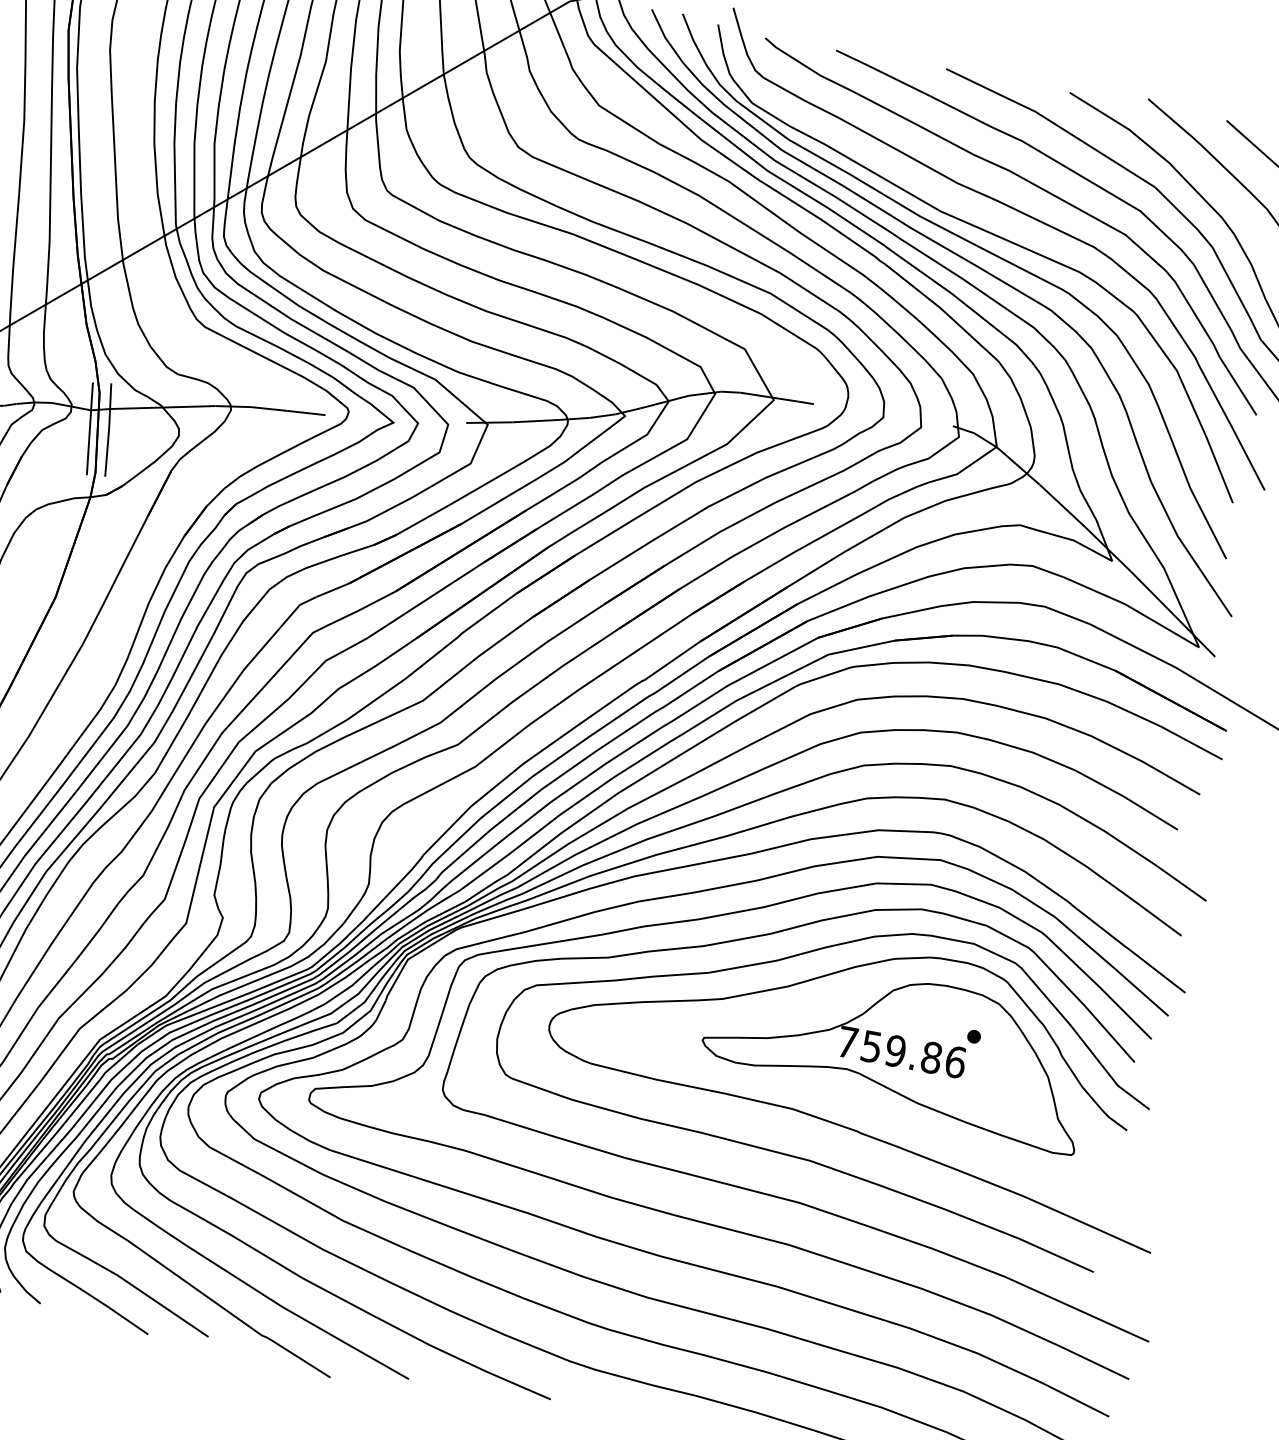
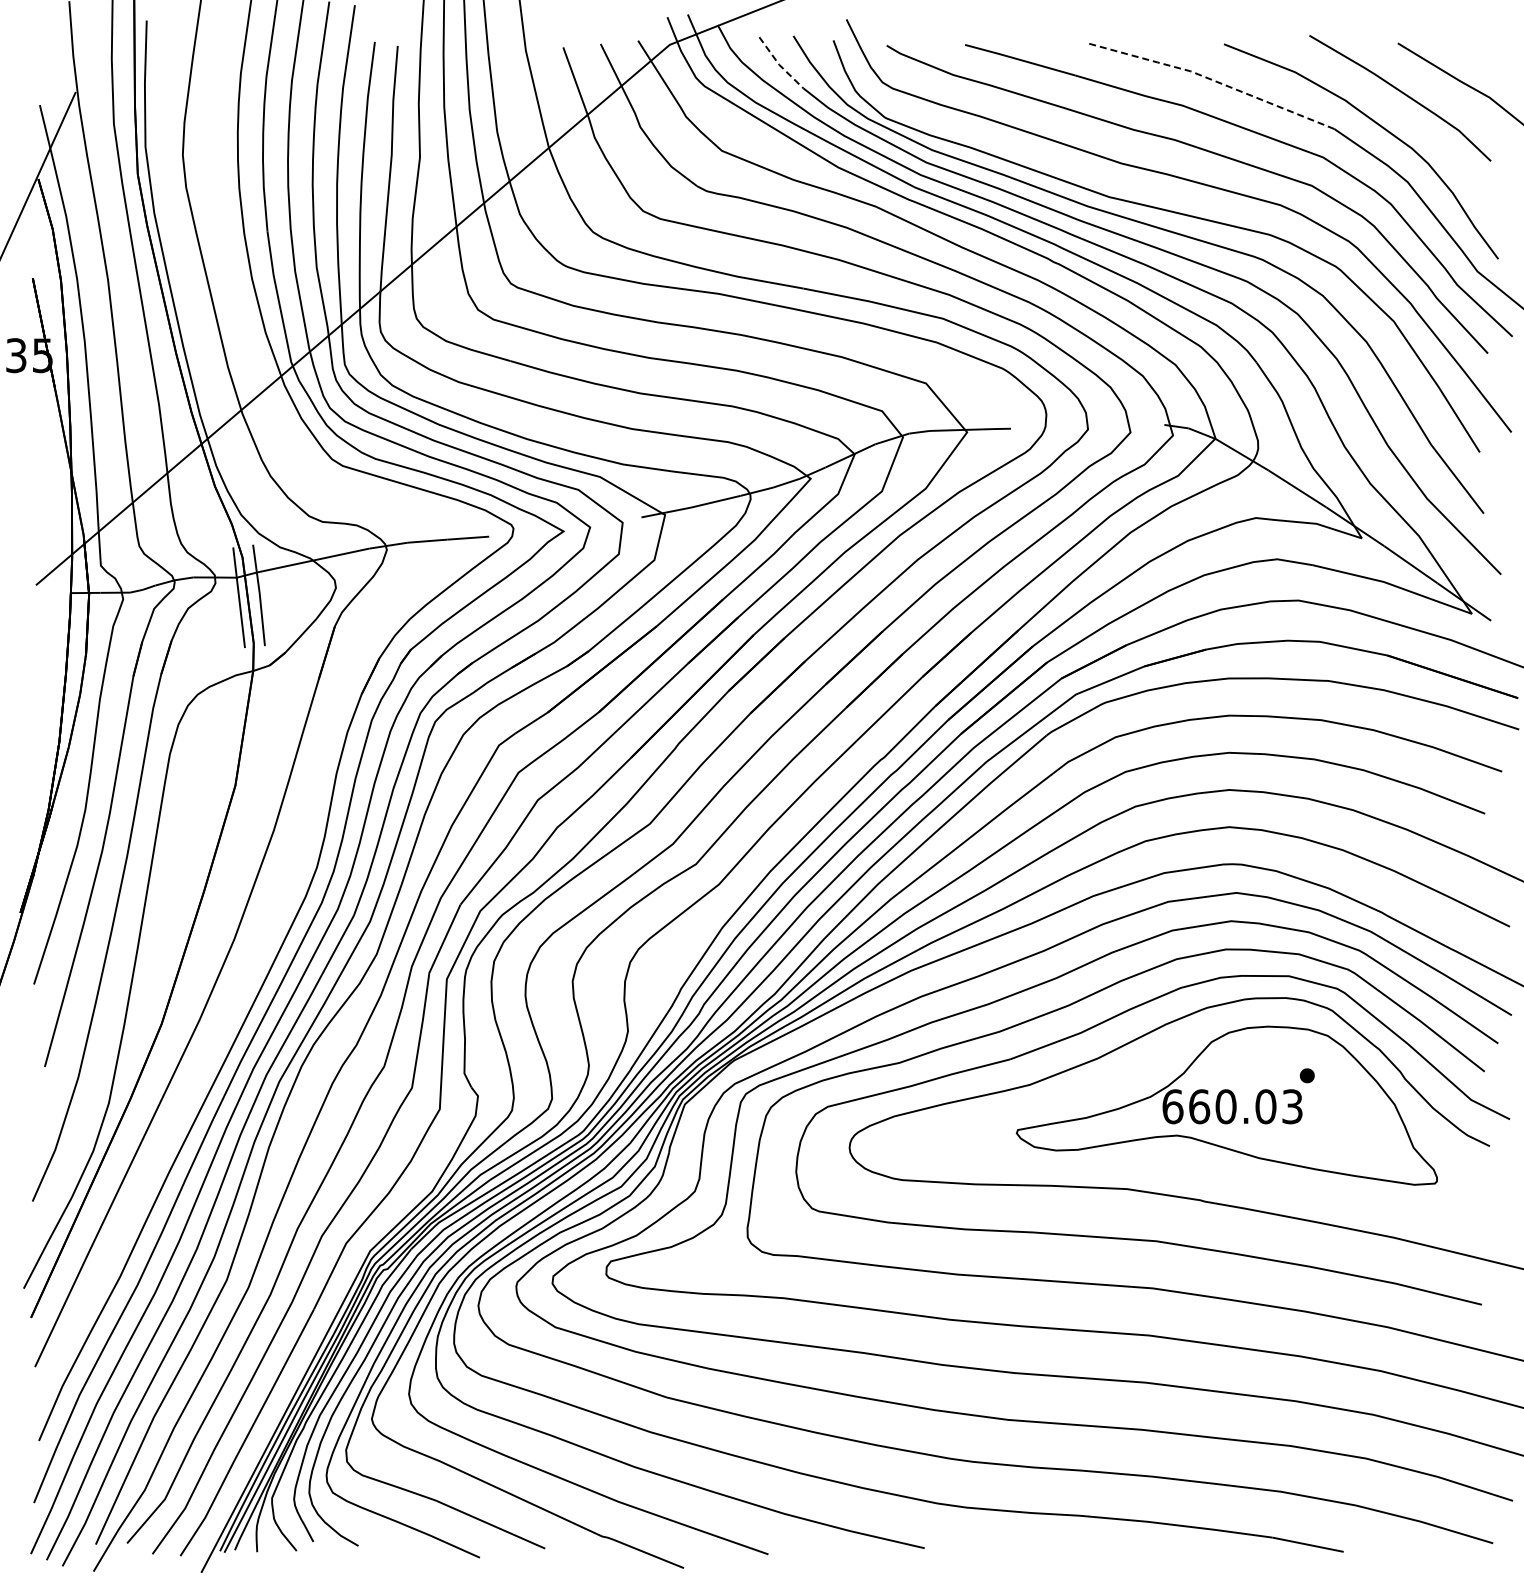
line: (665, 37) -> (779, 64), solid -> dashed
line: (1052, 122) -> (1211, 79), solid -> dashed
text: (901, 1052) -> (1232, 1106), 759.86 -> 660.03

